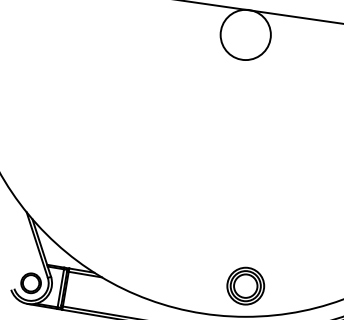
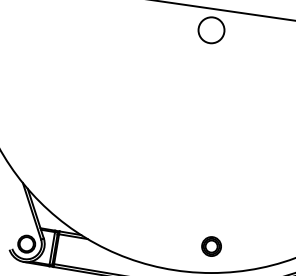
circle: (245, 34) -> (211, 29), size x0.6
part: (245, 285) -> (211, 246), size x0.6

